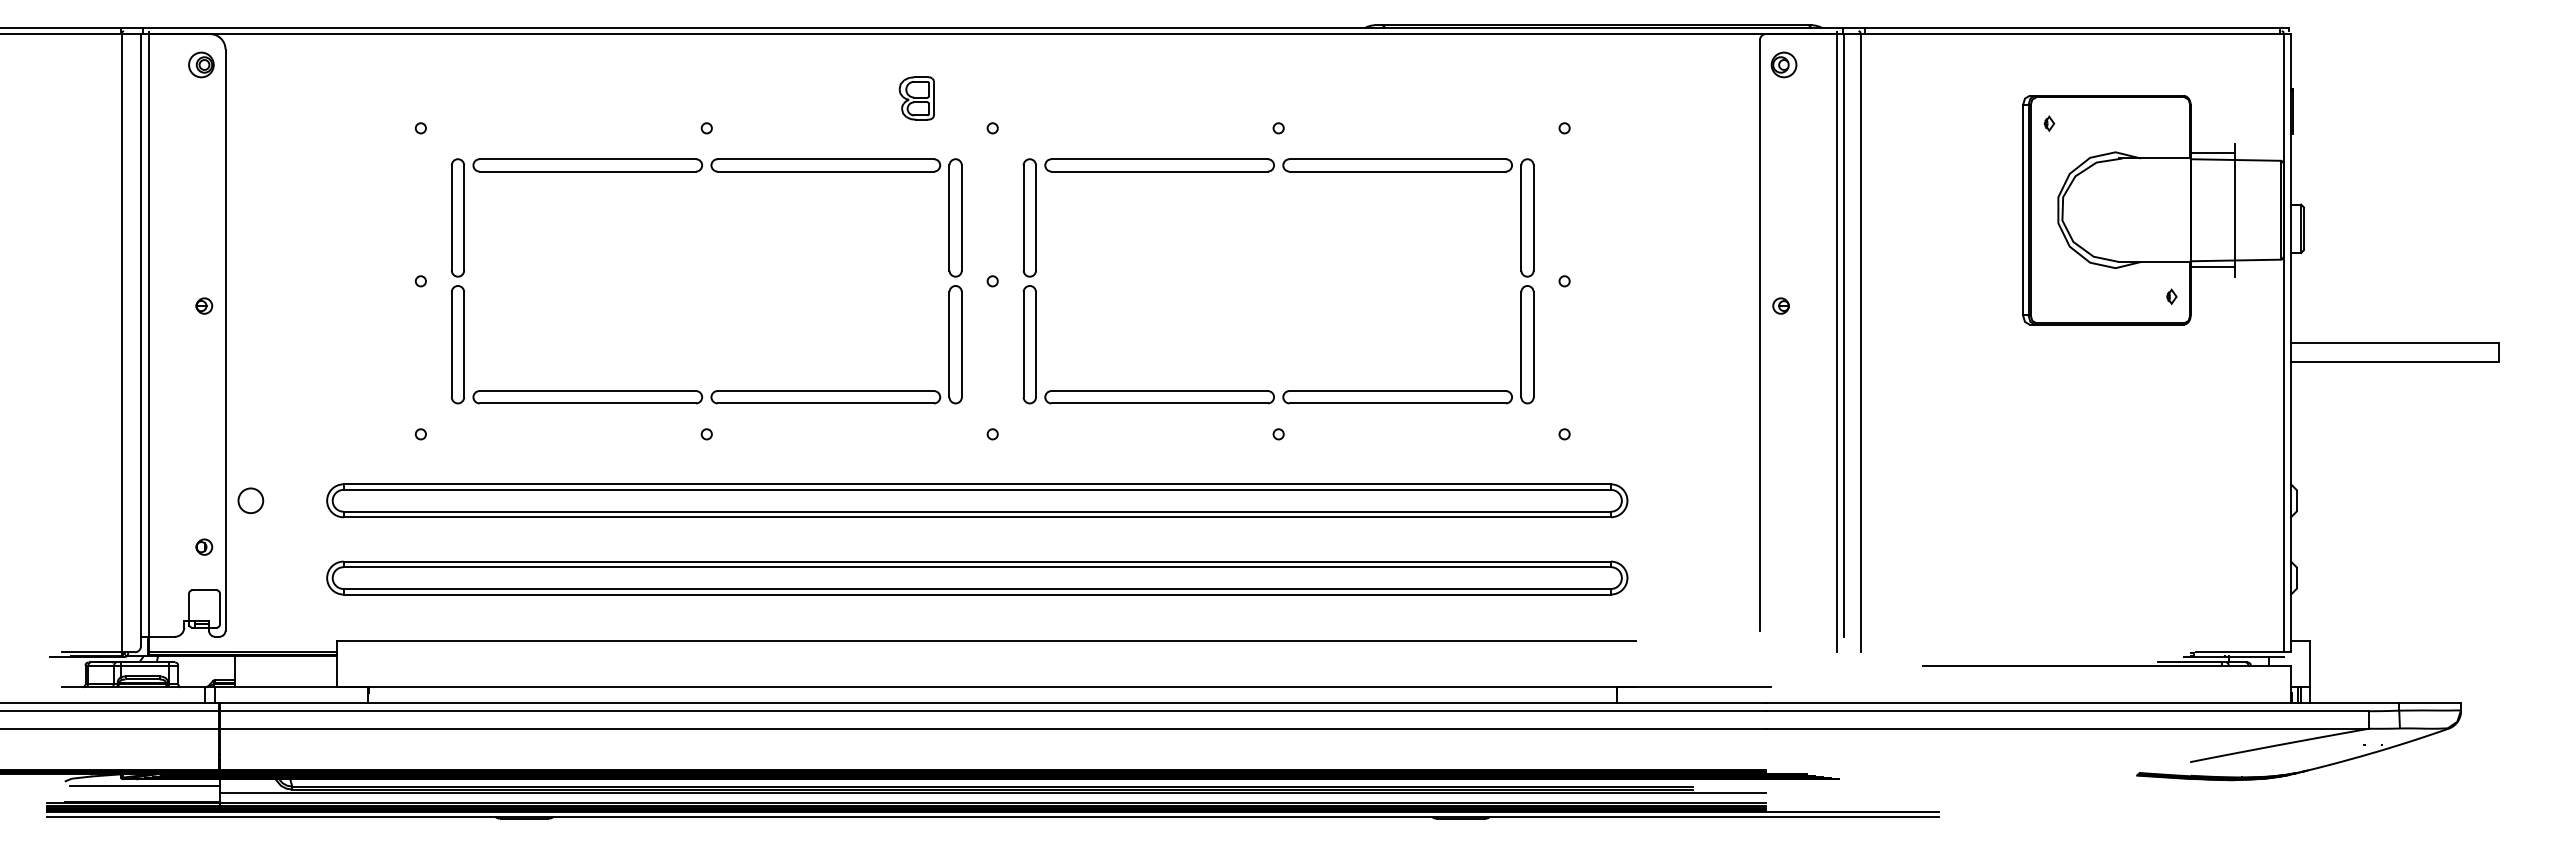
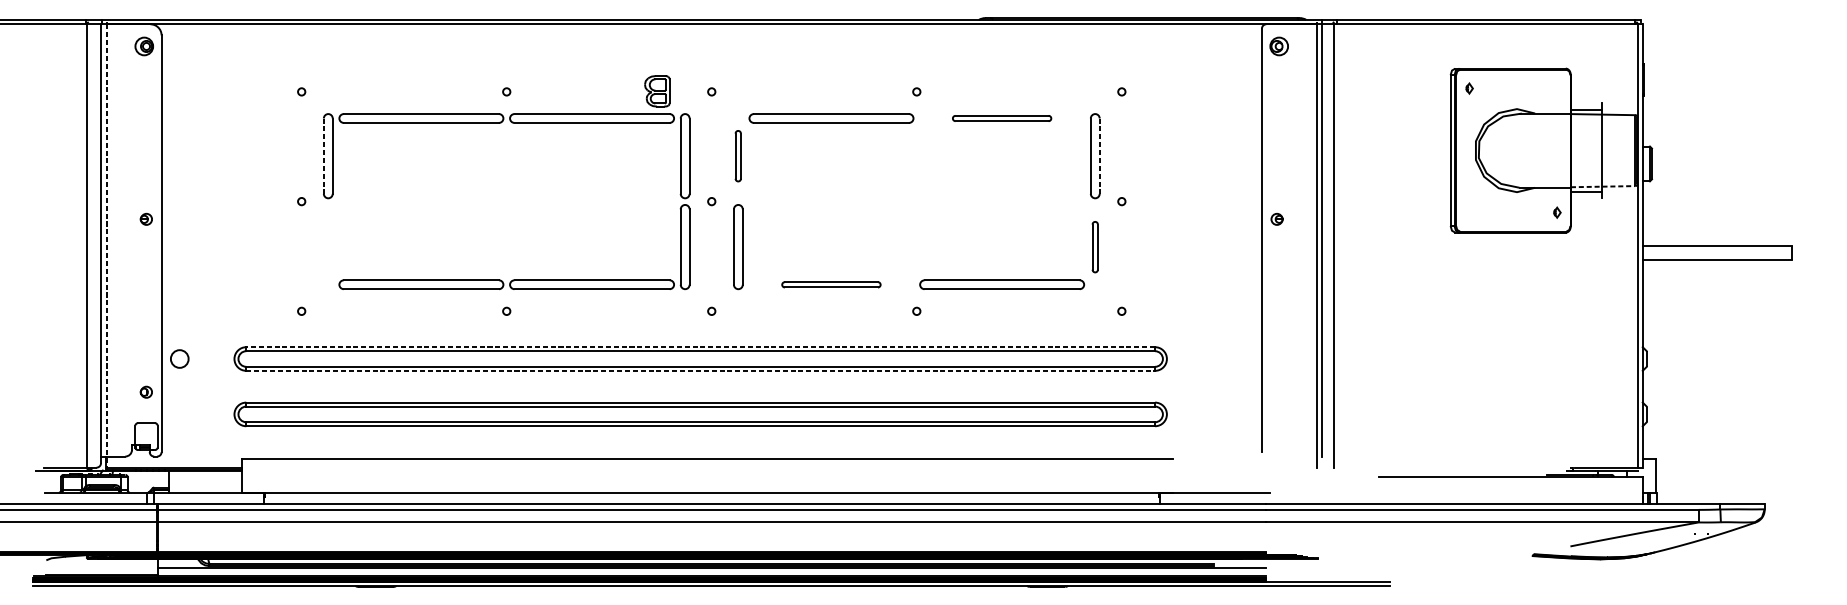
part: (916, 98) -> (657, 91), moved
part: (1397, 165) -> (1002, 118), size x0.6
line: (451, 217) -> (323, 155), solid -> dashed
part: (1029, 217) -> (738, 155), size x0.6
line: (1533, 217) -> (1099, 155), solid -> dashed
line: (2235, 260) -> (1602, 186), solid -> dashed
line: (148, 343) -> (106, 246), solid -> dashed
part: (457, 344) -> (327, 246), removed
part: (1527, 344) -> (1095, 246), size x0.6
part: (1159, 397) -> (831, 284), size x0.6
line: (977, 484) -> (700, 347), solid -> dashed
line: (977, 517) -> (700, 370), solid -> dashed
line: (144, 785) -> (103, 563), removed

